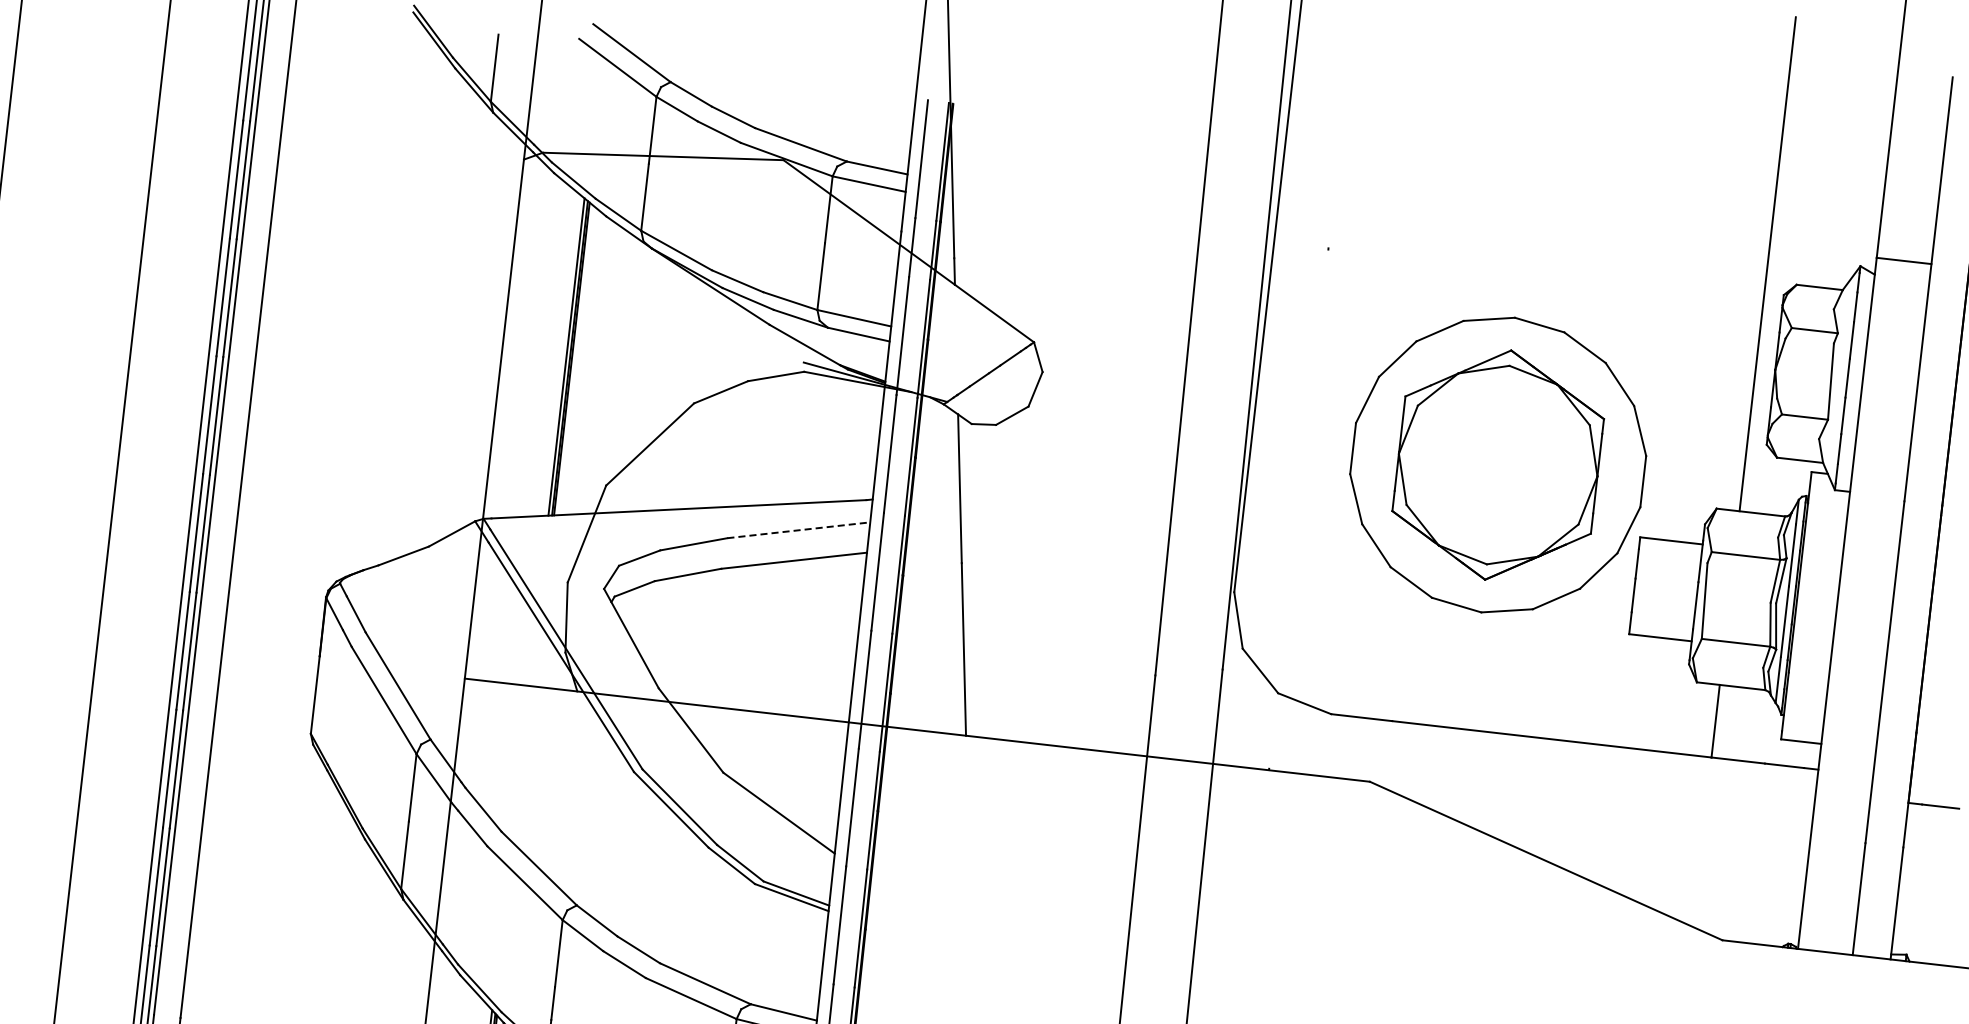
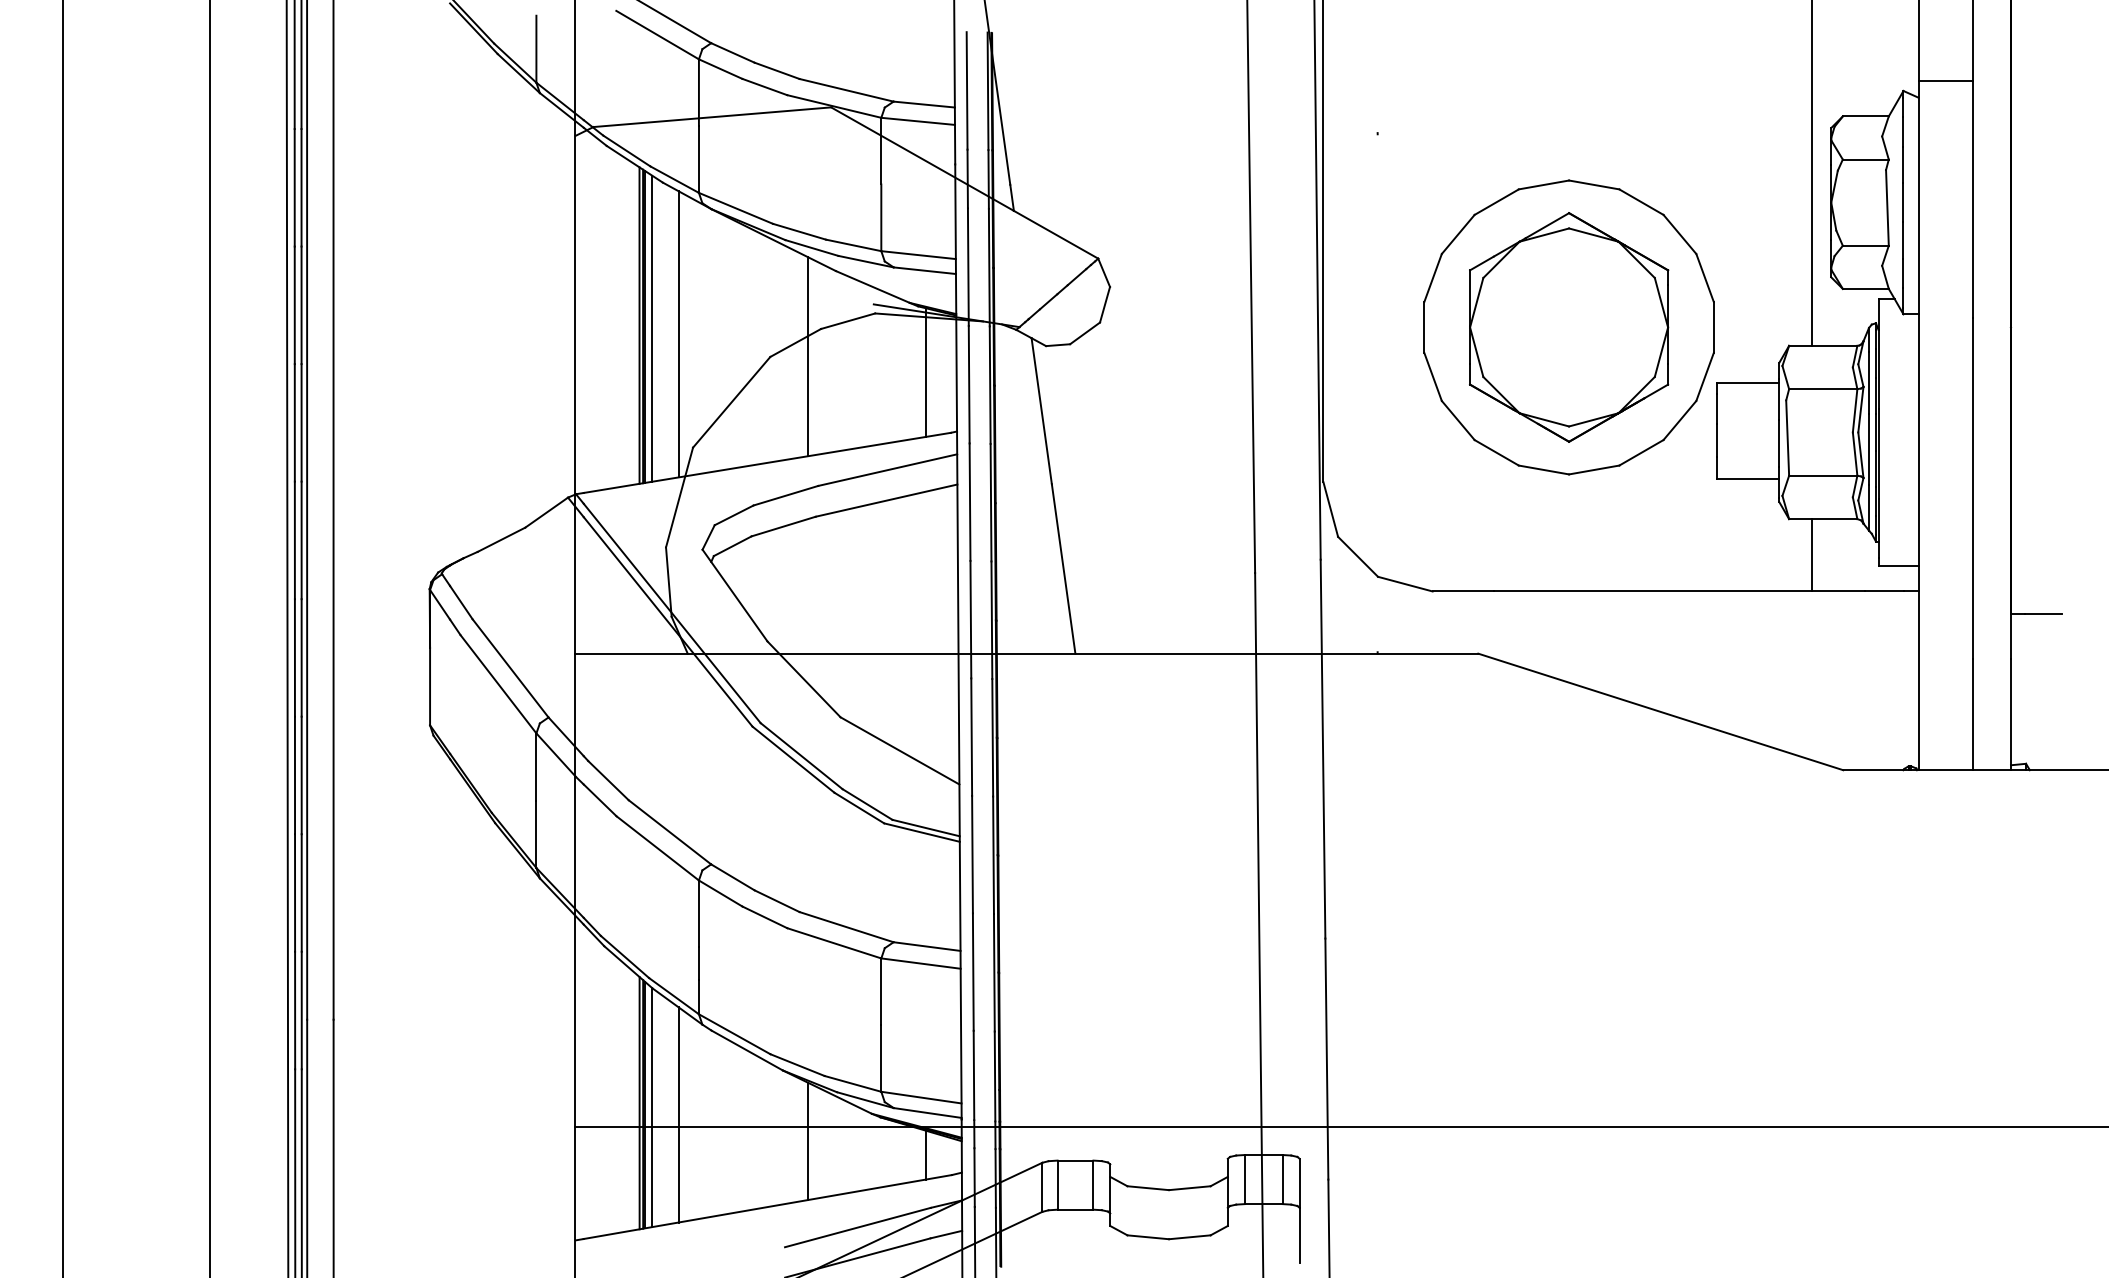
line: (579, 361) -> (652, 328), added
line: (604, 370) -> (678, 334), added
line: (732, 407) -> (808, 356), added
line: (847, 436) -> (925, 372), added
line: (799, 530) -> (888, 470), dashed -> solid

